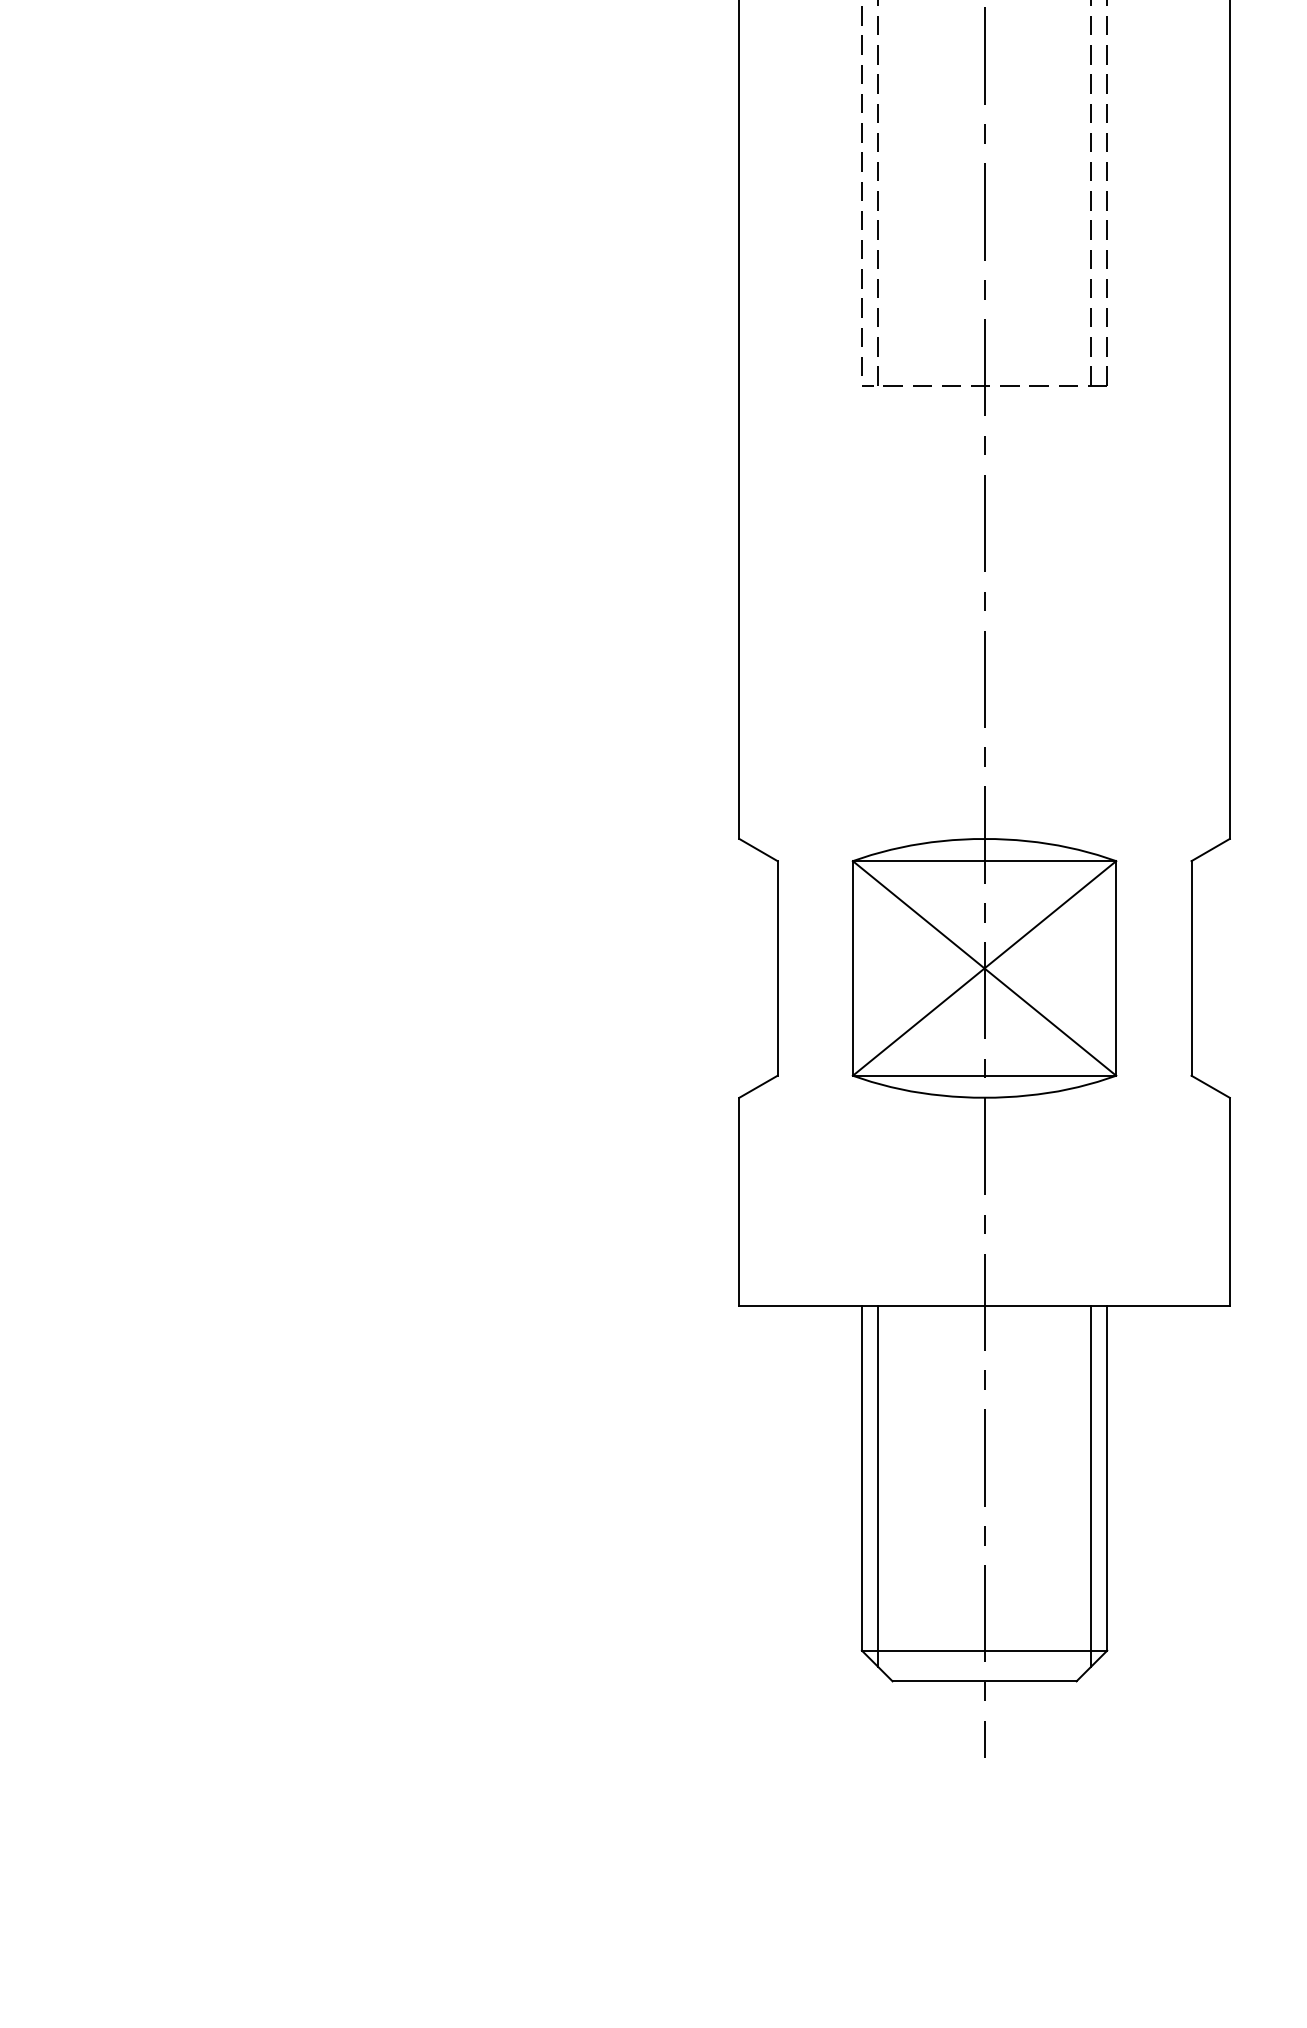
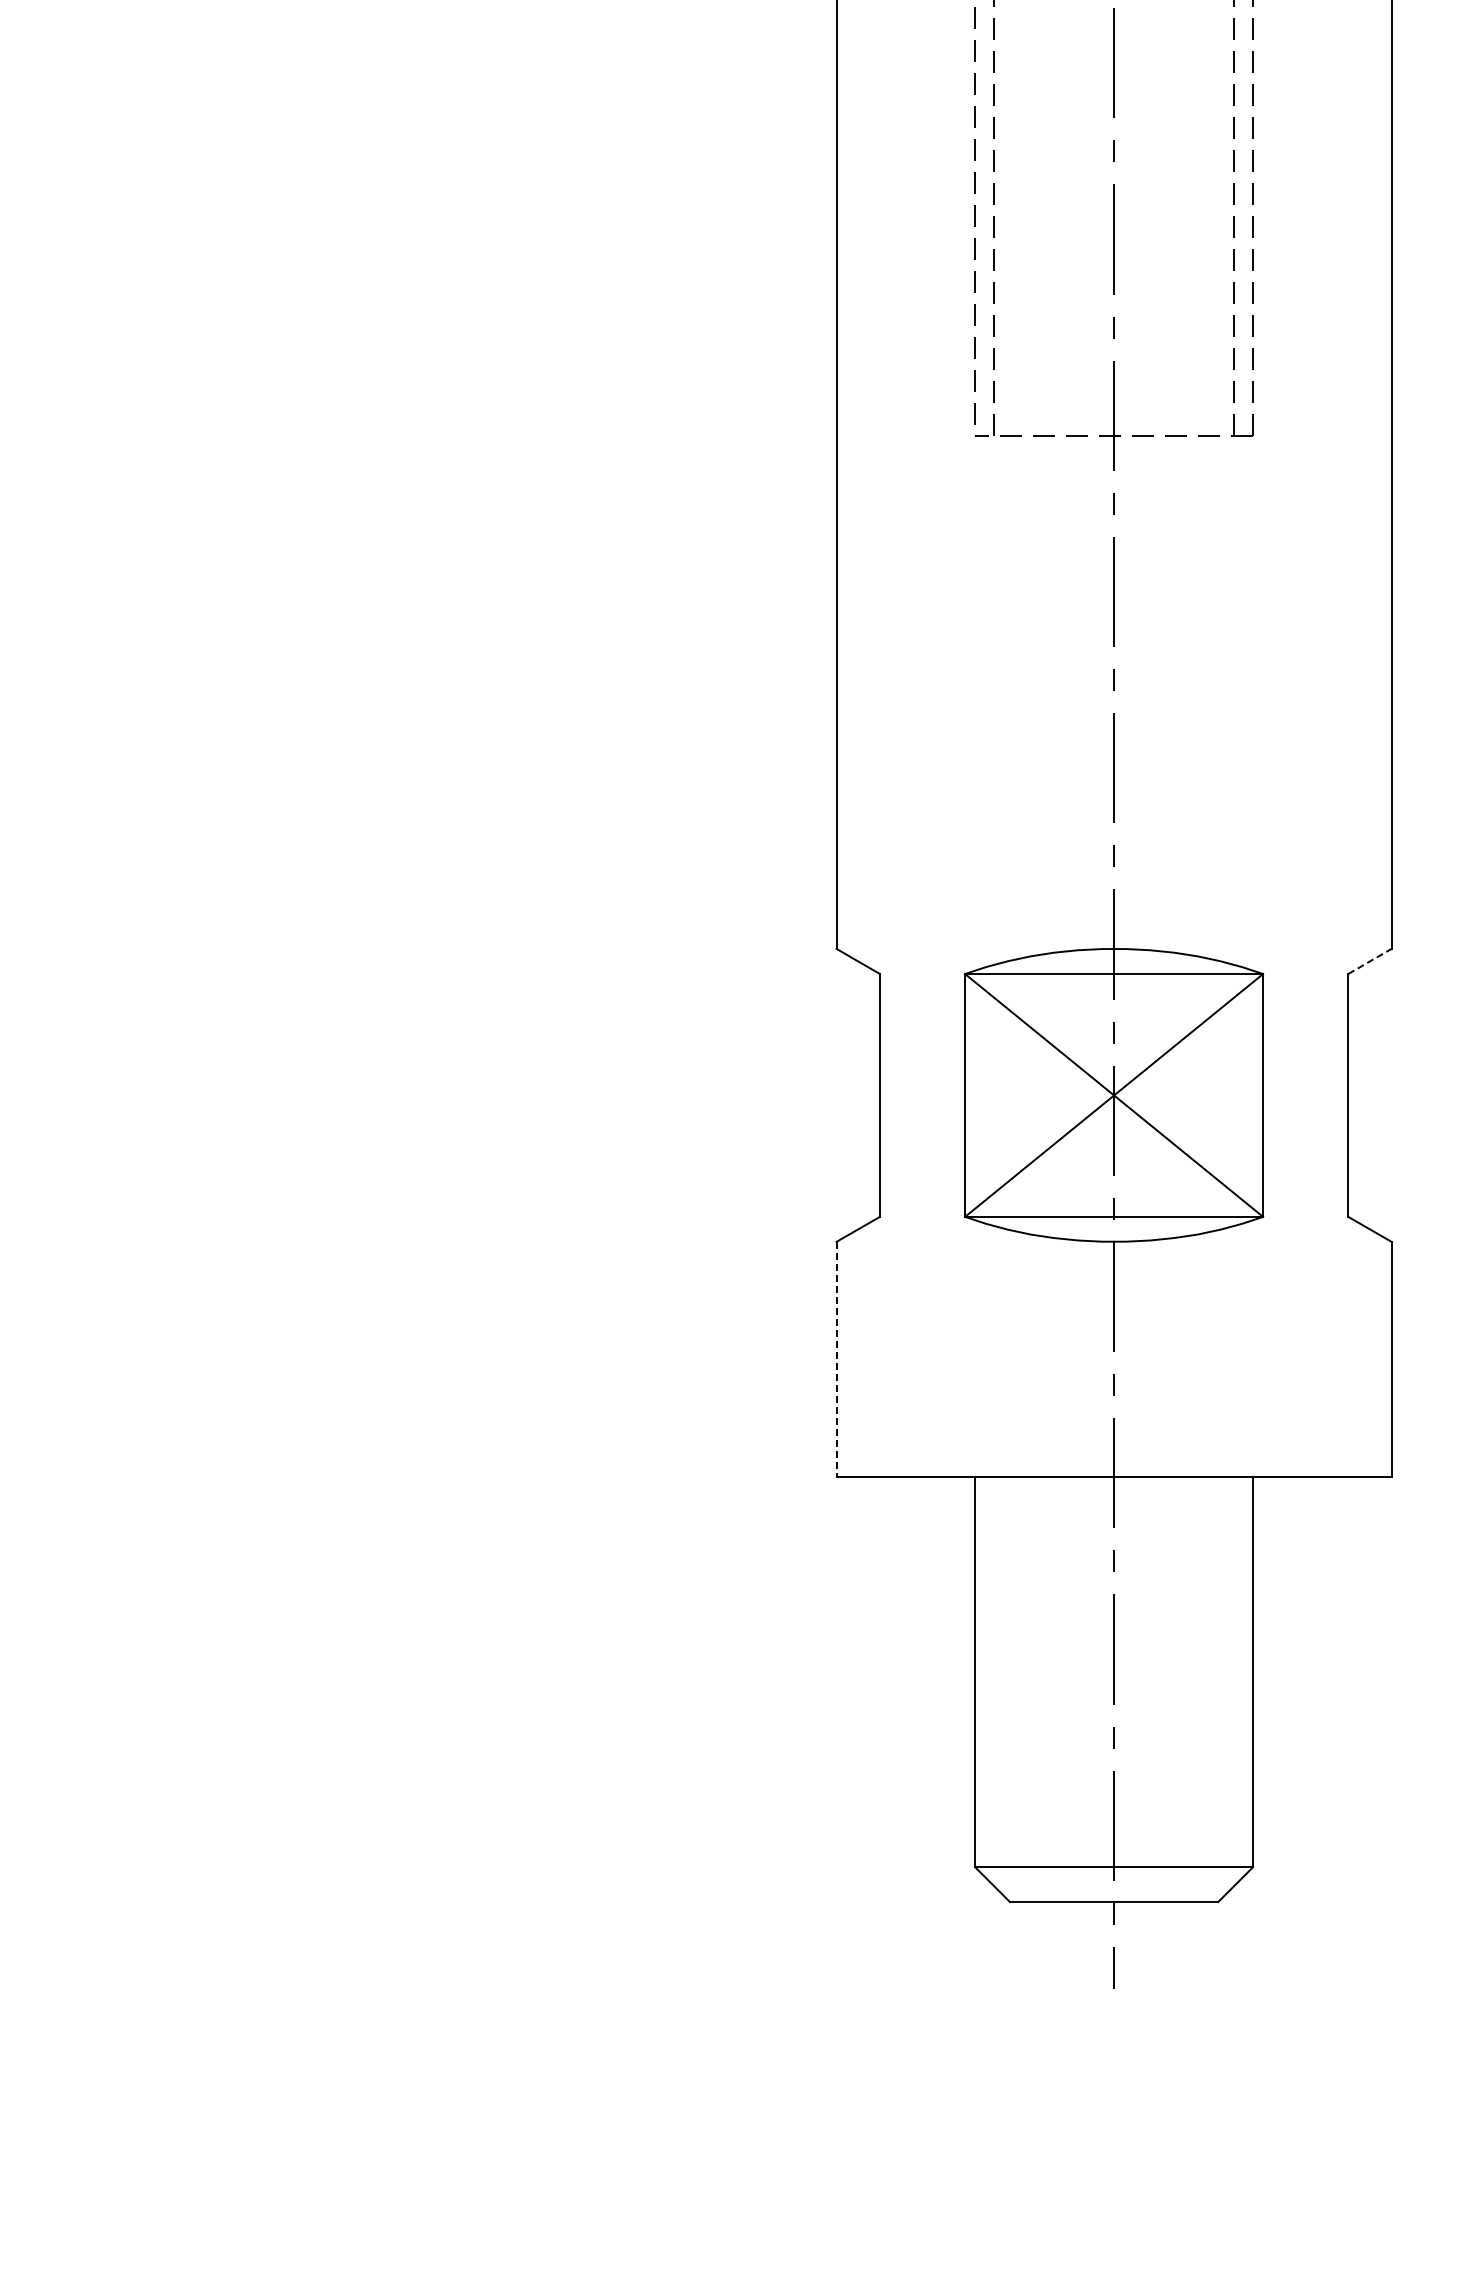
line: (1211, 850) -> (1370, 961), solid -> dashed
line: (739, 1201) -> (836, 1359), solid -> dashed
line: (878, 1486) -> (994, 1681), removed
line: (1090, 1486) -> (1234, 1681), removed

